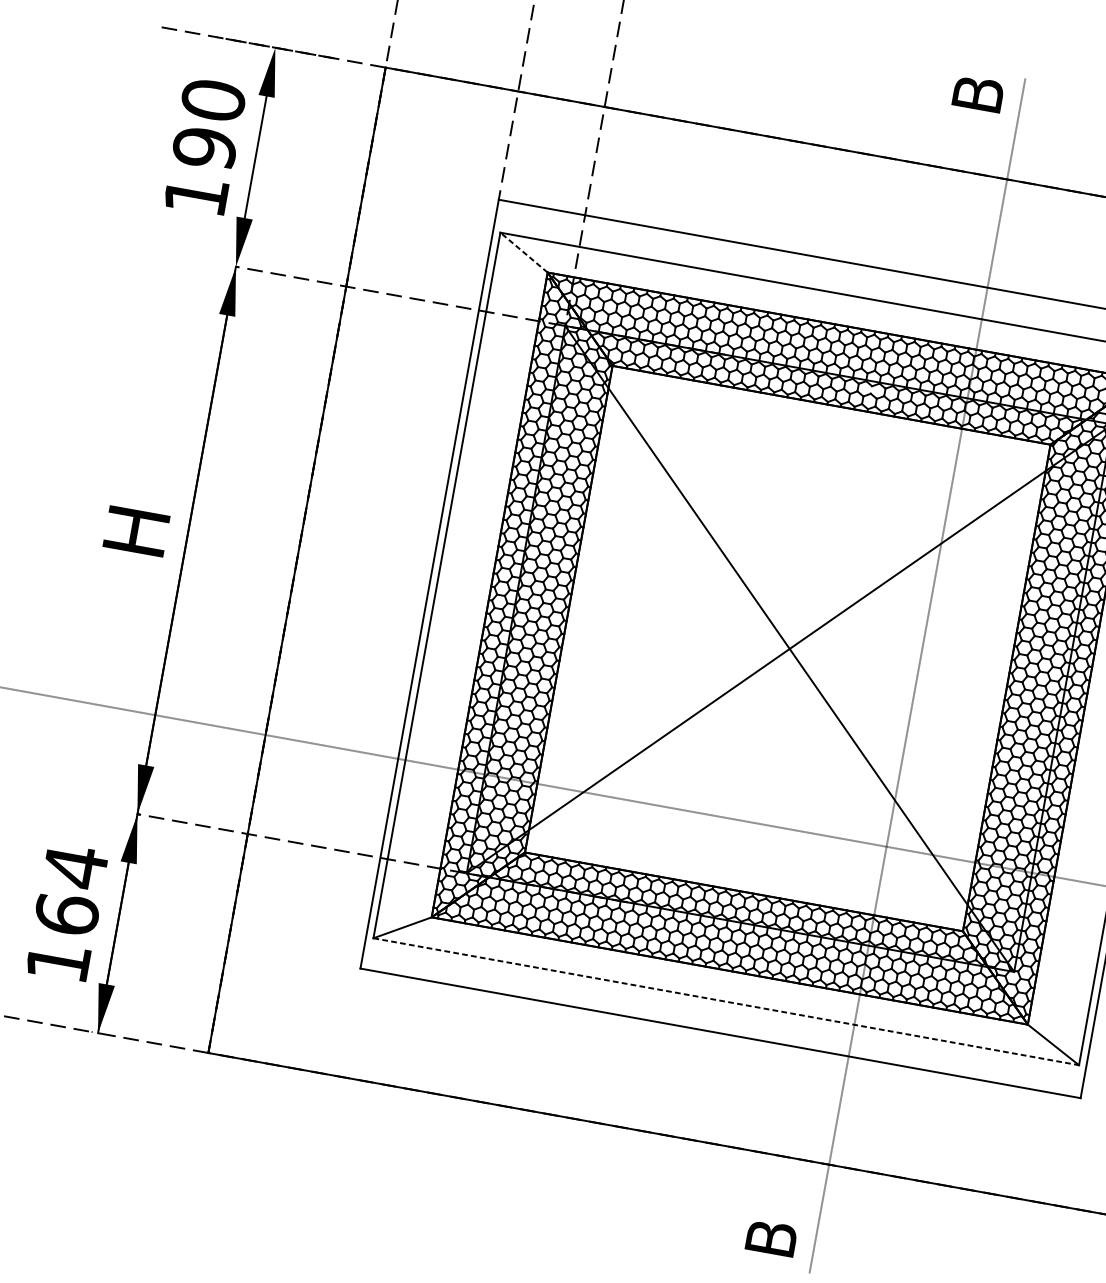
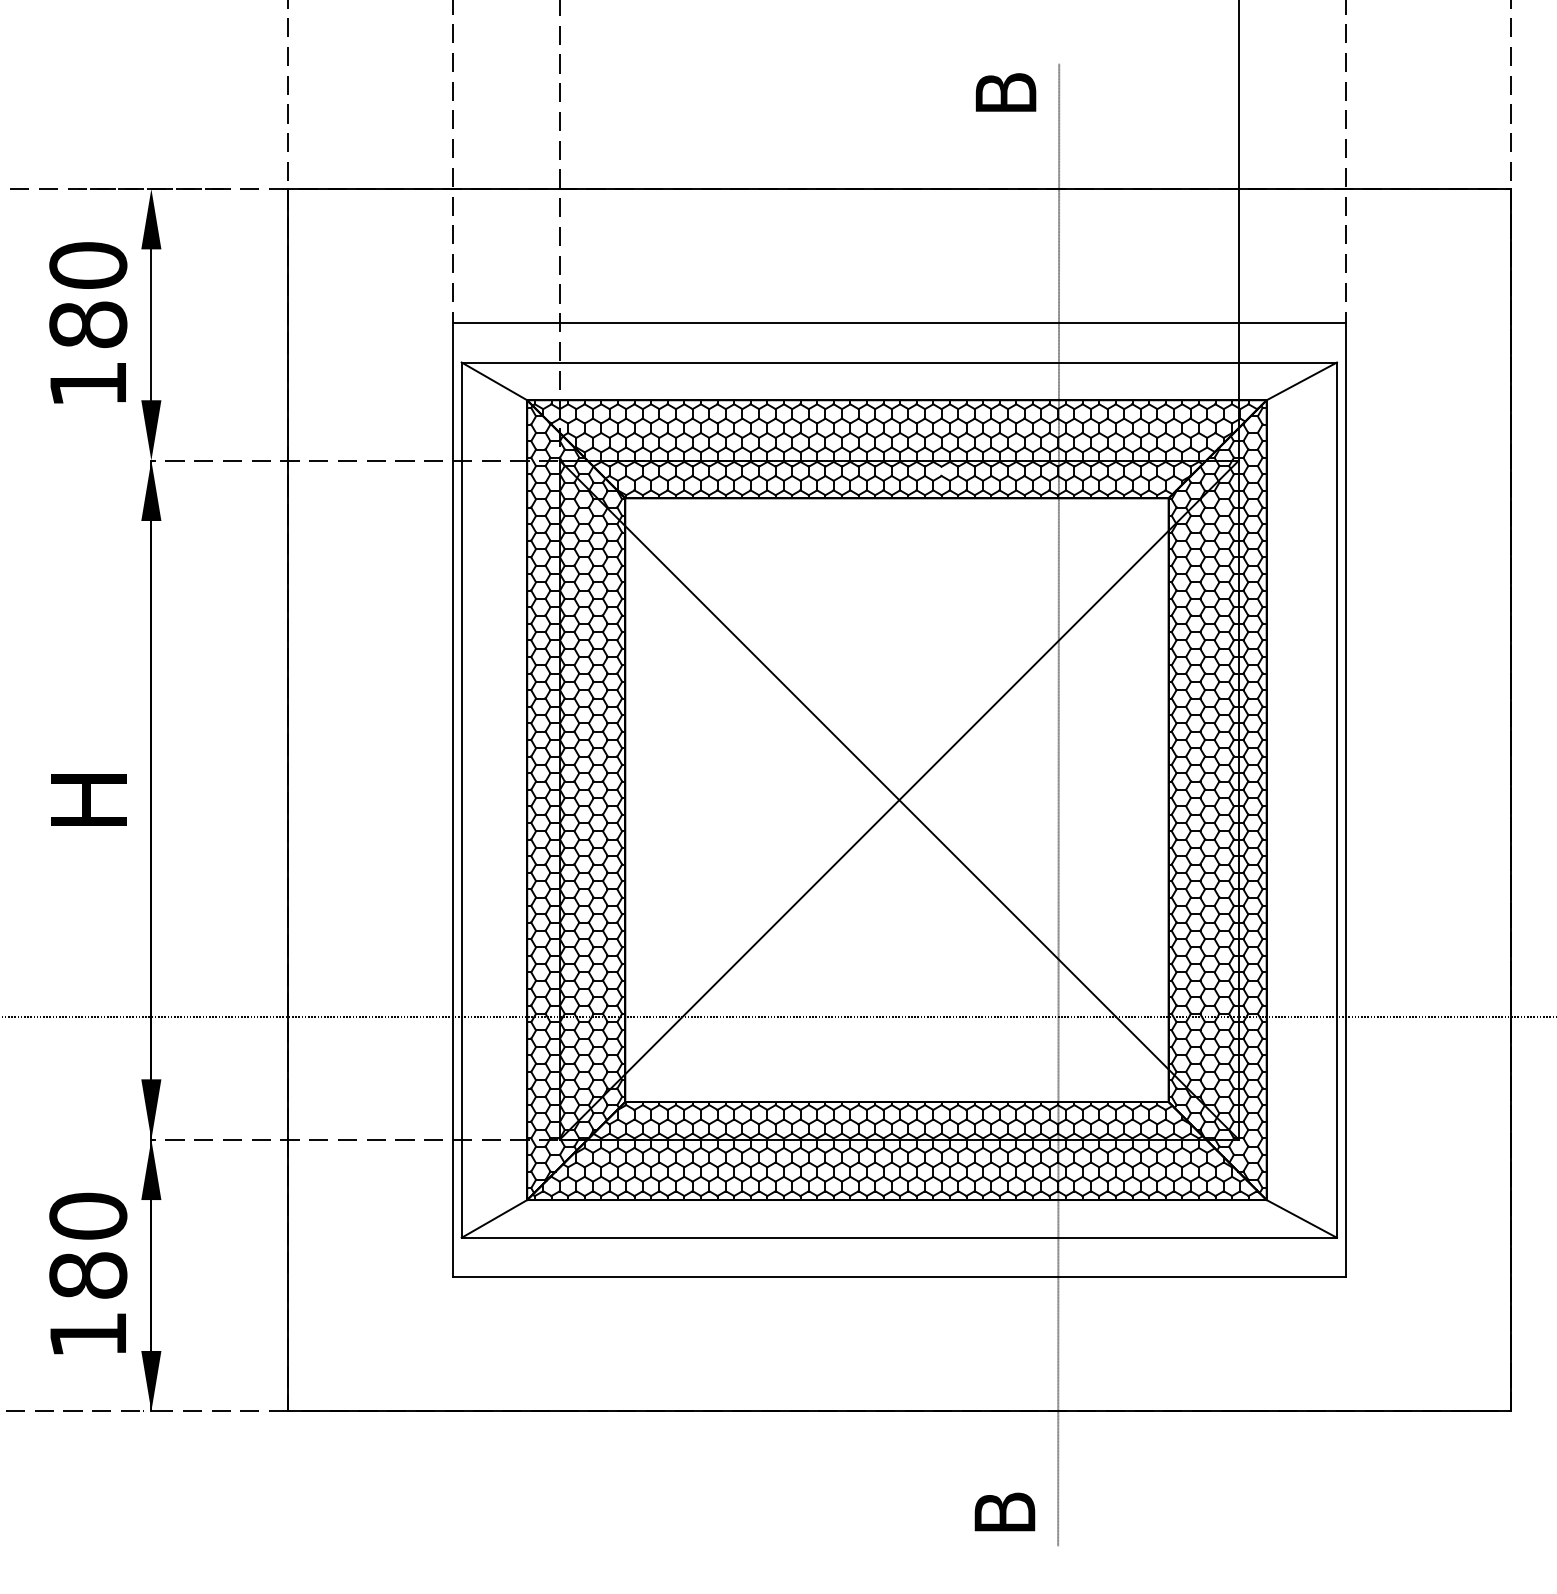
text: (205, 147) -> (88, 324), 190 -> 180
line: (524, 252) -> (494, 381), dashed -> solid
text: (71, 889) -> (88, 1244), 164 -> 180
line: (726, 1001) -> (899, 1237), dashed -> solid

